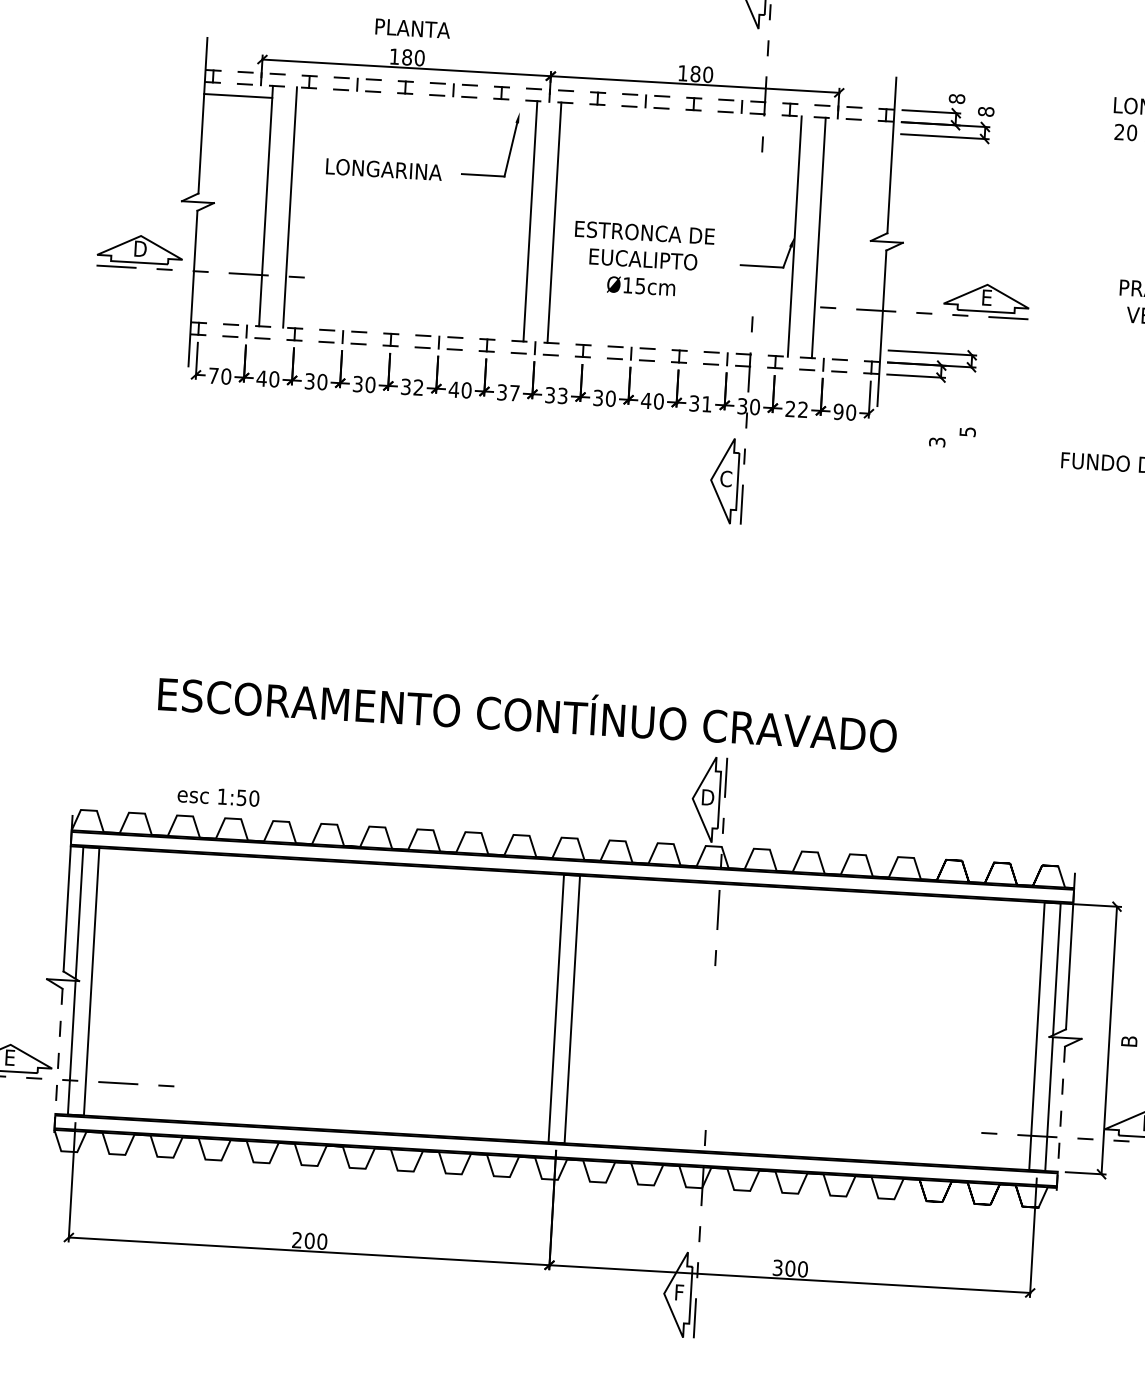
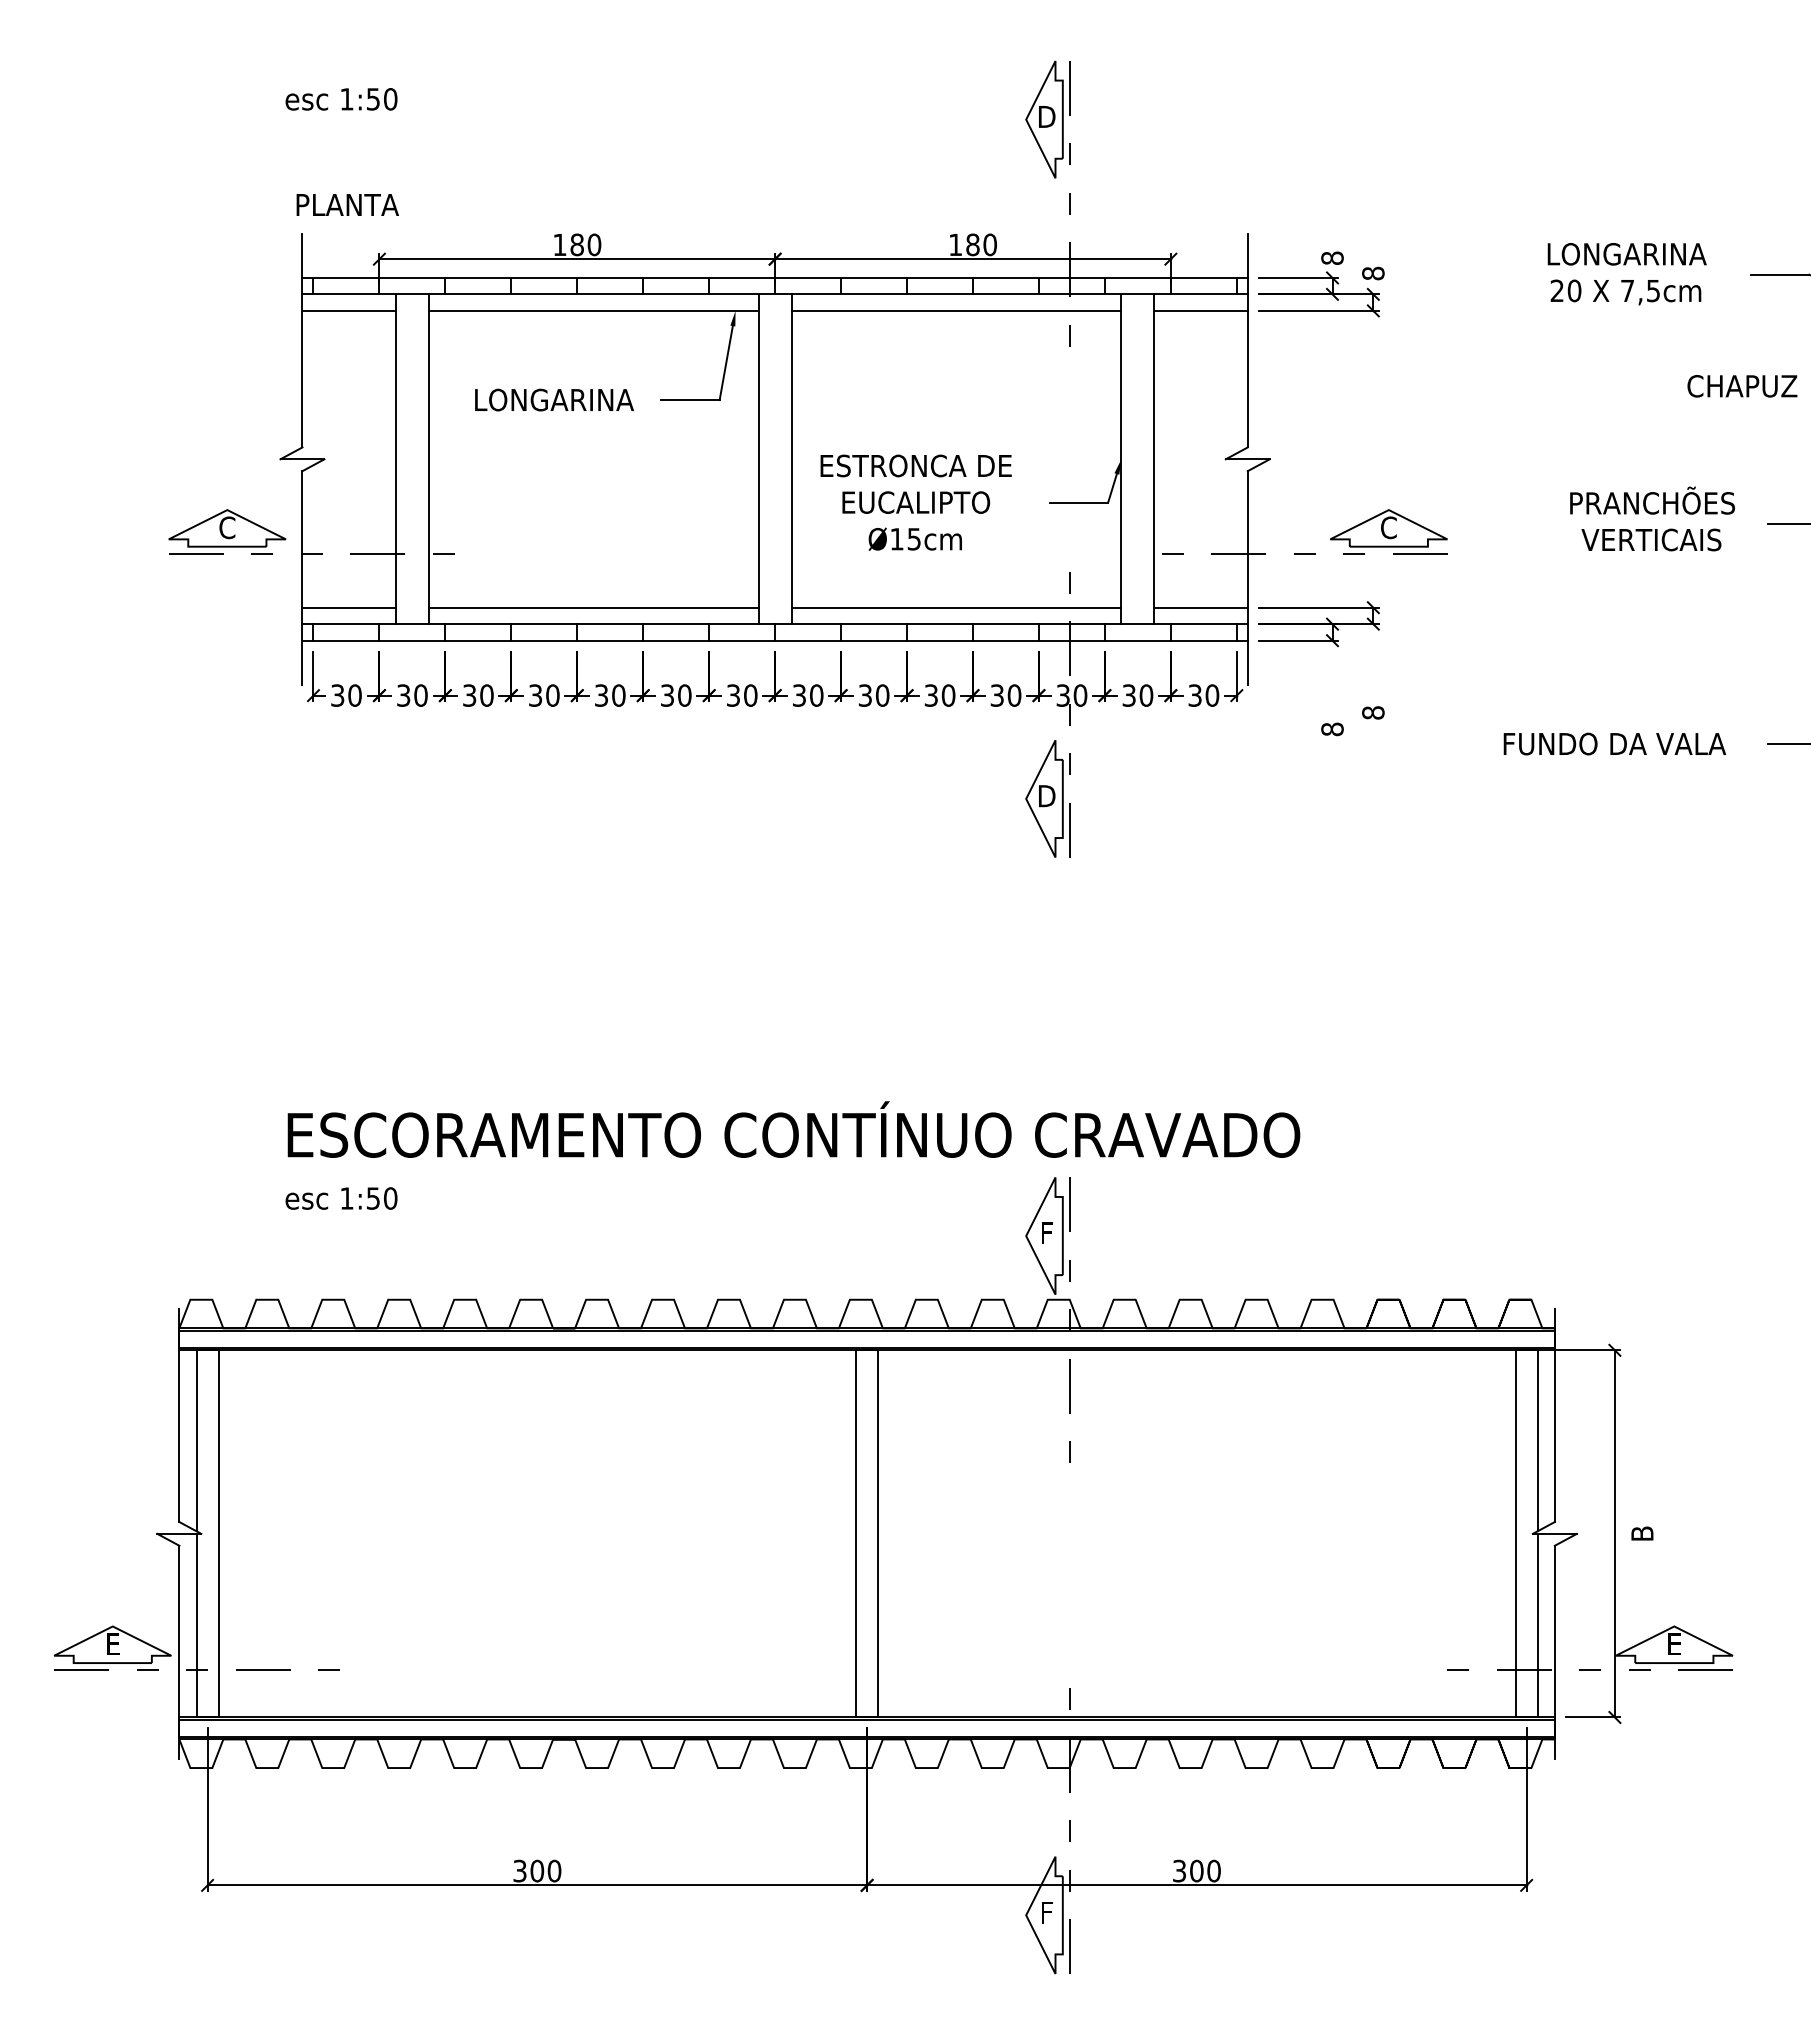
text: (412, 28) -> (347, 204), moved
line: (550, 89) -> (775, 277), dashed -> solid
line: (549, 101) -> (775, 294), dashed -> solid
line: (416, 105) -> (593, 310), added
line: (680, 121) -> (956, 310), added
line: (858, 131) -> (1200, 310), added
text: (140, 248) -> (227, 527), D -> C
text: (986, 297) -> (1388, 527), E -> C
line: (225, 312) -> (348, 607), added
line: (403, 322) -> (593, 607), added
line: (668, 337) -> (956, 607), added
line: (535, 342) -> (775, 624), dashed -> solid
line: (846, 347) -> (1200, 607), added
line: (535, 354) -> (775, 640), dashed -> solid
text: (213, 375) -> (337, 695), 70 -> 30
text: (261, 378) -> (403, 695), 40 -> 30
text: (418, 387) -> (618, 695), 32 -> 30
text: (454, 389) -> (667, 695), 40 -> 30
text: (514, 393) -> (750, 695), 37 -> 30
text: (562, 395) -> (816, 695), 33 -> 30
text: (646, 400) -> (931, 695), 40 -> 30
text: (706, 404) -> (1014, 695), 31 -> 30
text: (796, 409) -> (1137, 695), 22 -> 30
text: (838, 411) -> (1194, 695), 90 -> 30
text: (967, 431) -> (1373, 712), 5 -> 8
text: (937, 442) -> (1332, 729), 3 -> 8
text: (726, 478) -> (1046, 795), C -> D
text: (218, 796) -> (341, 1198), moved
text: (708, 797) -> (1047, 1233), D -> F
line: (58, 1066) -> (179, 1652), dashed -> solid
line: (1060, 1124) -> (1554, 1652), dashed -> solid
text: (296, 1240) -> (519, 1871), 200 -> 300

